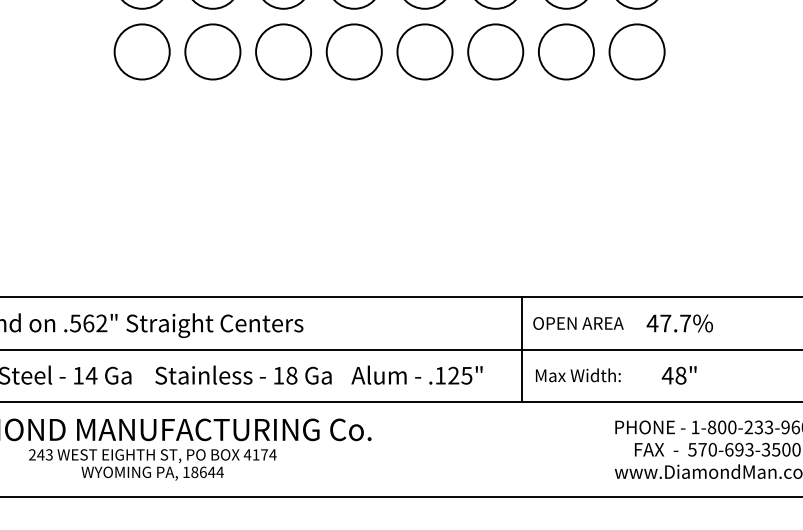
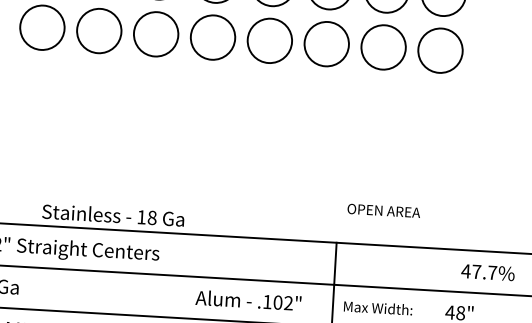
text: (578, 323) -> (383, 210), moved
text: (679, 323) -> (487, 272), moved
text: (243, 374) -> (113, 214), moved
text: (460, 375) -> (283, 302), .125" -> .102"

